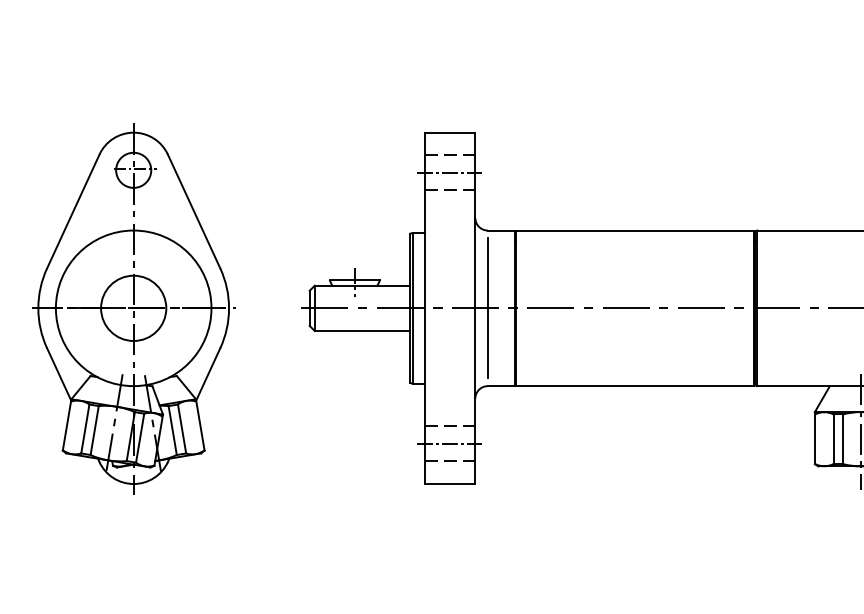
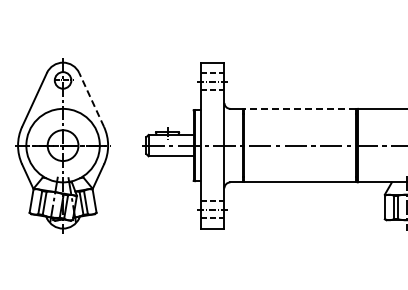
line: (193, 210) -> (91, 99), solid -> dashed
line: (634, 229) -> (299, 108), solid -> dashed
line: (488, 308) -> (230, 145), removed

